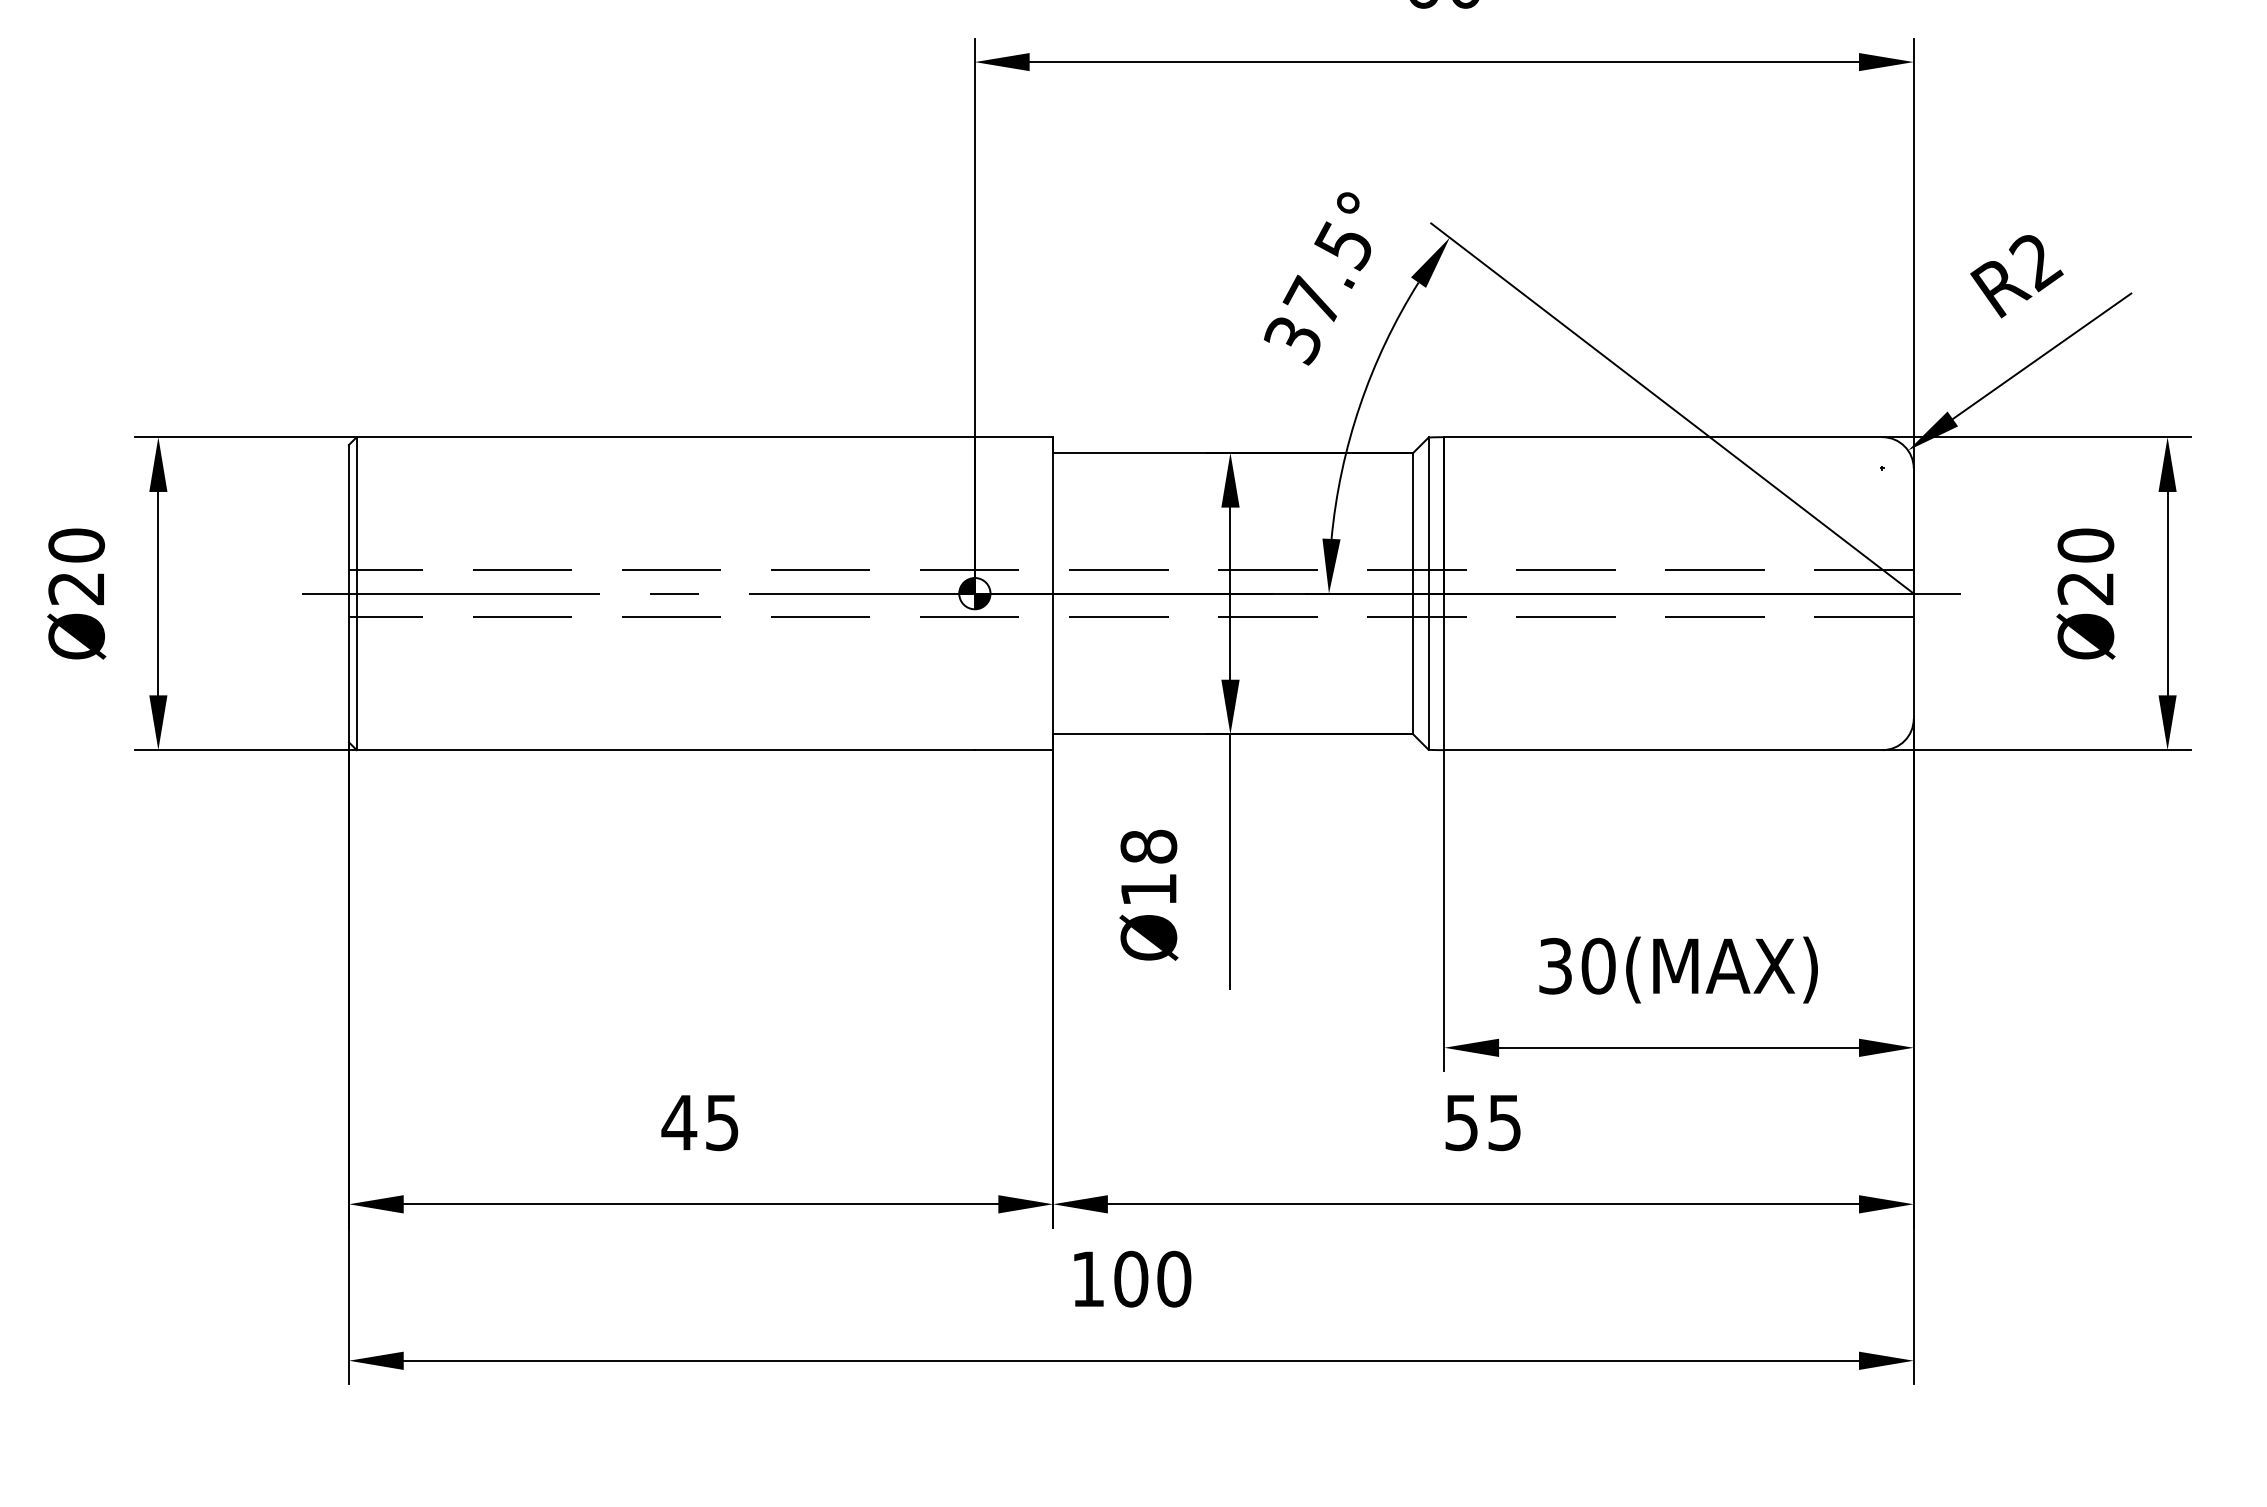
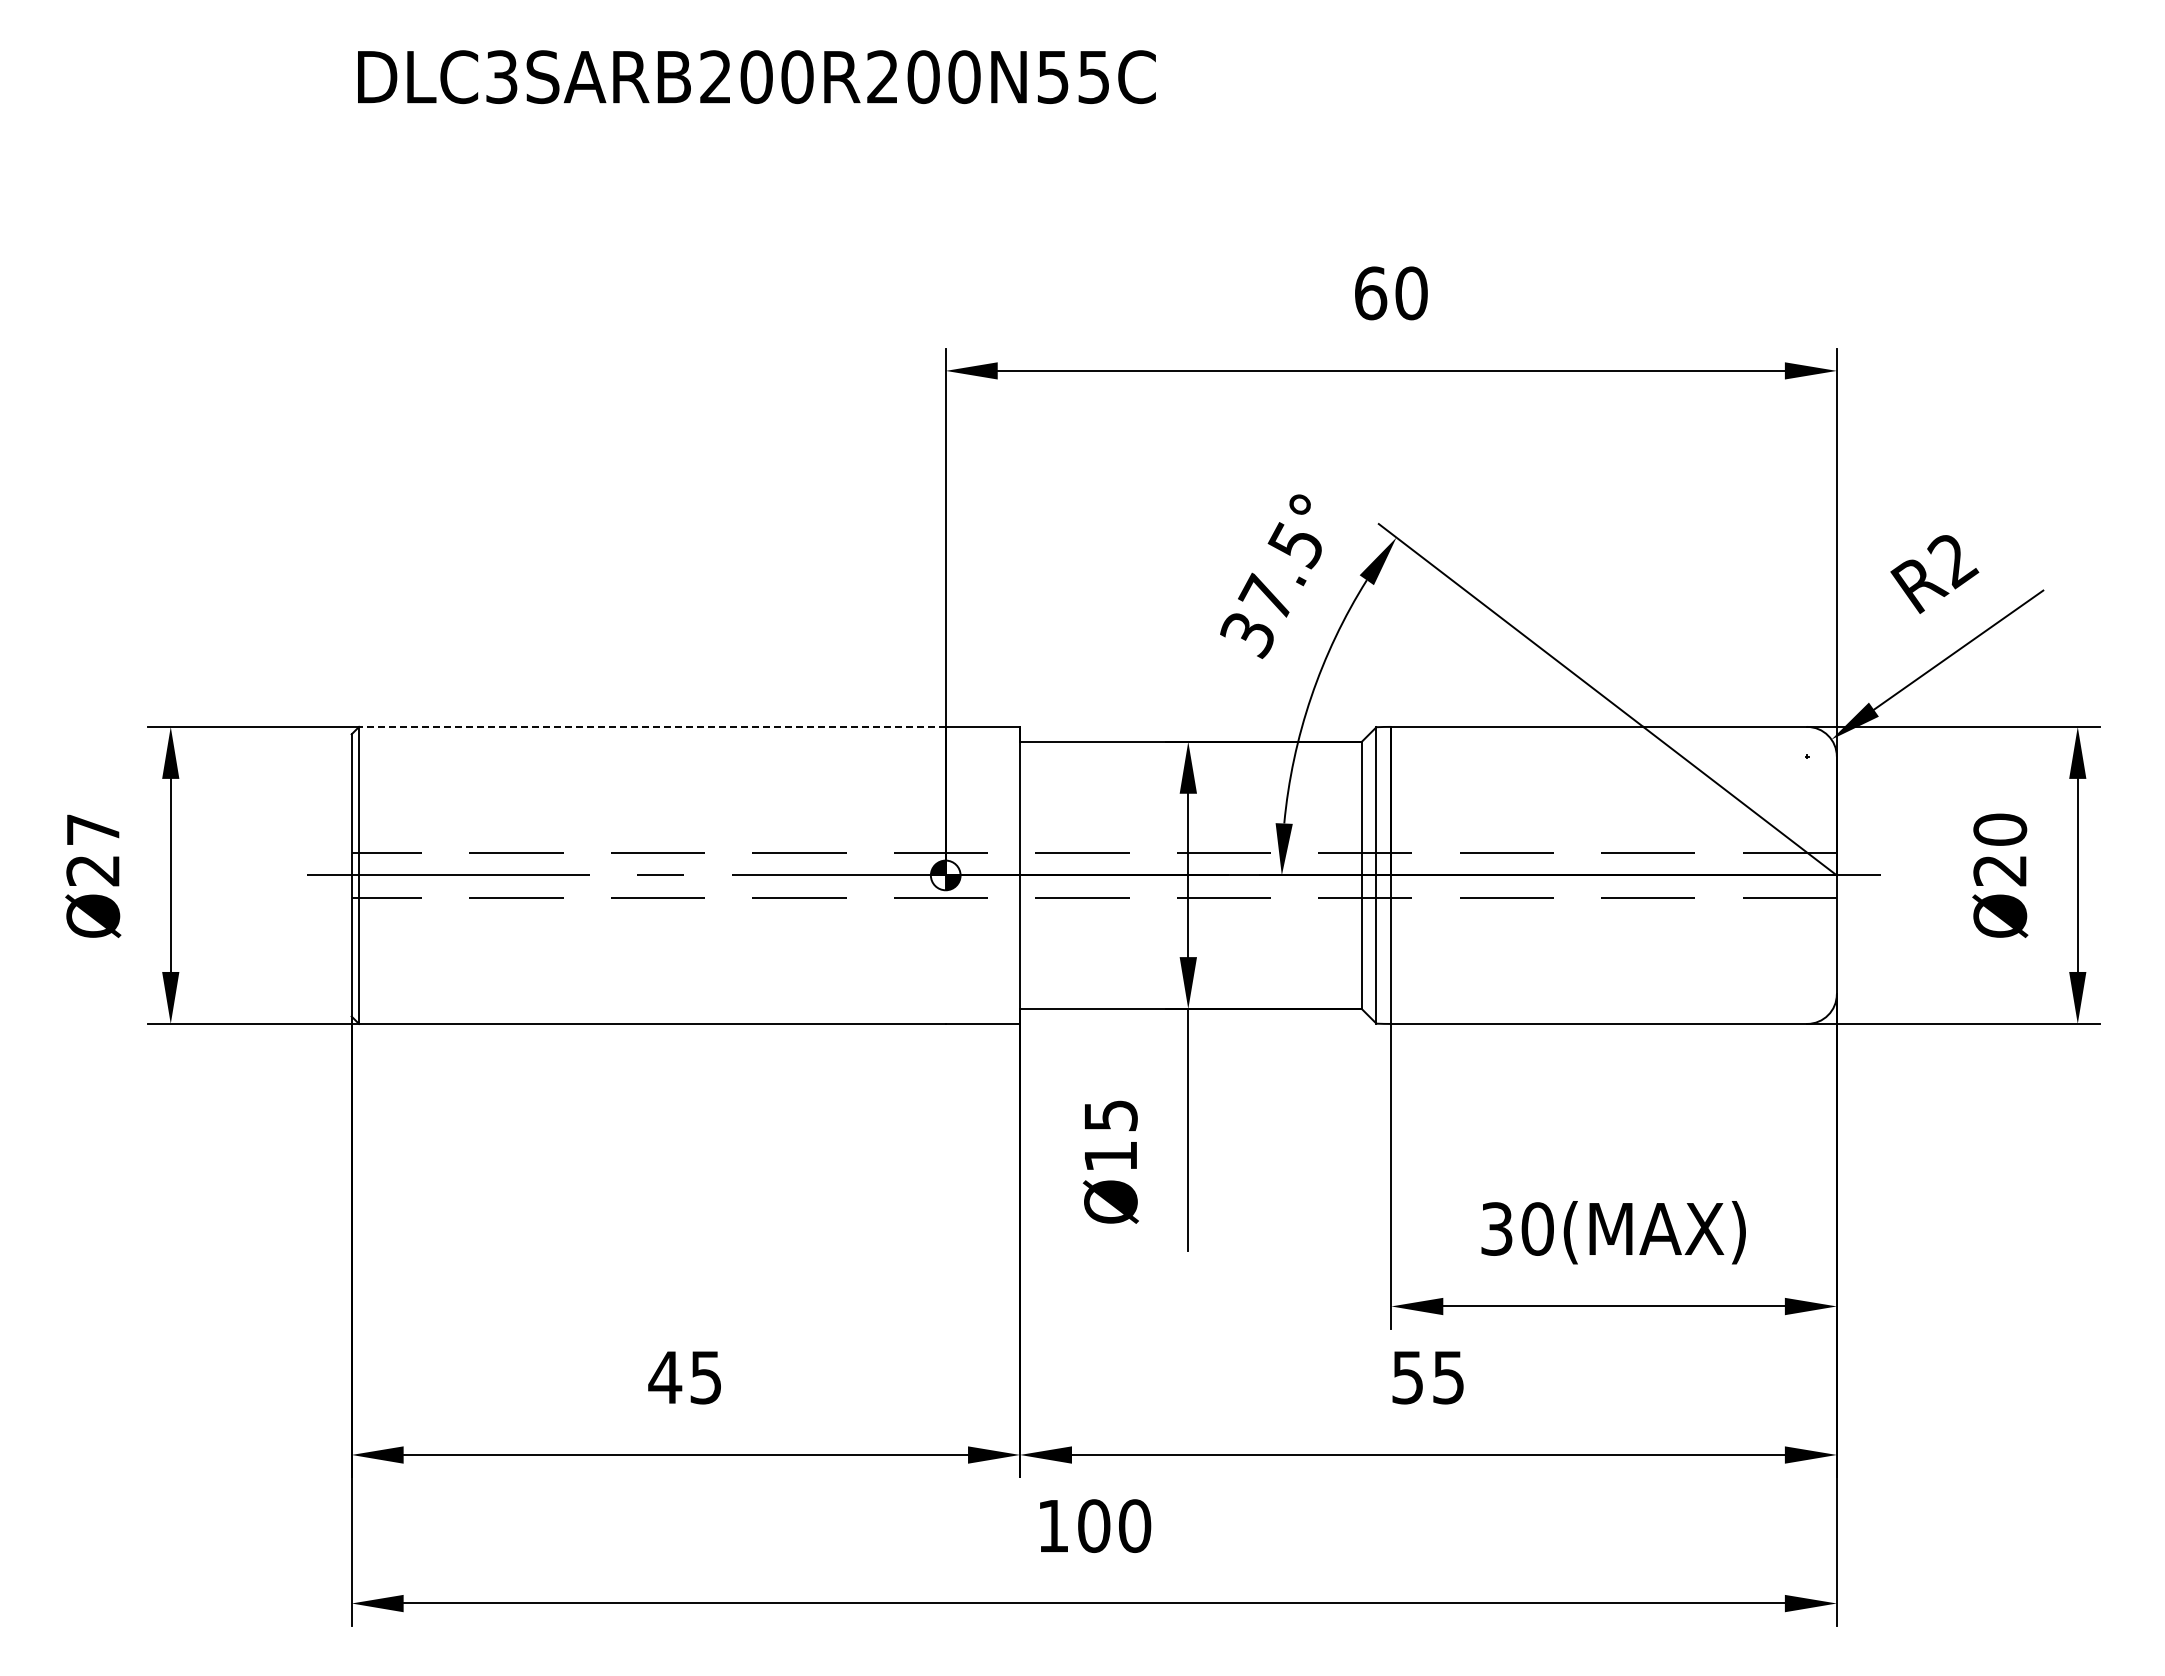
line: (664, 436) -> (651, 726), solid -> dashed
text: (76, 545) -> (93, 829), Ø20 -> Ø27
text: (1148, 846) -> (1110, 1115), Ø18 -> Ø15

